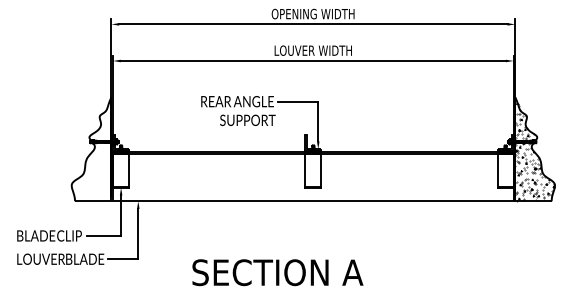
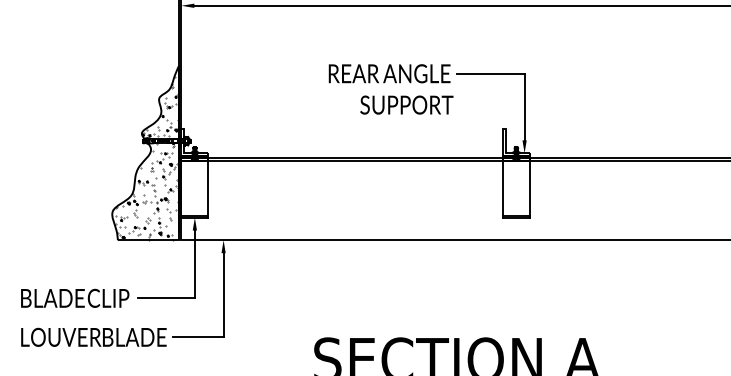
hatch: (91, 152) -> (145, 158), added

